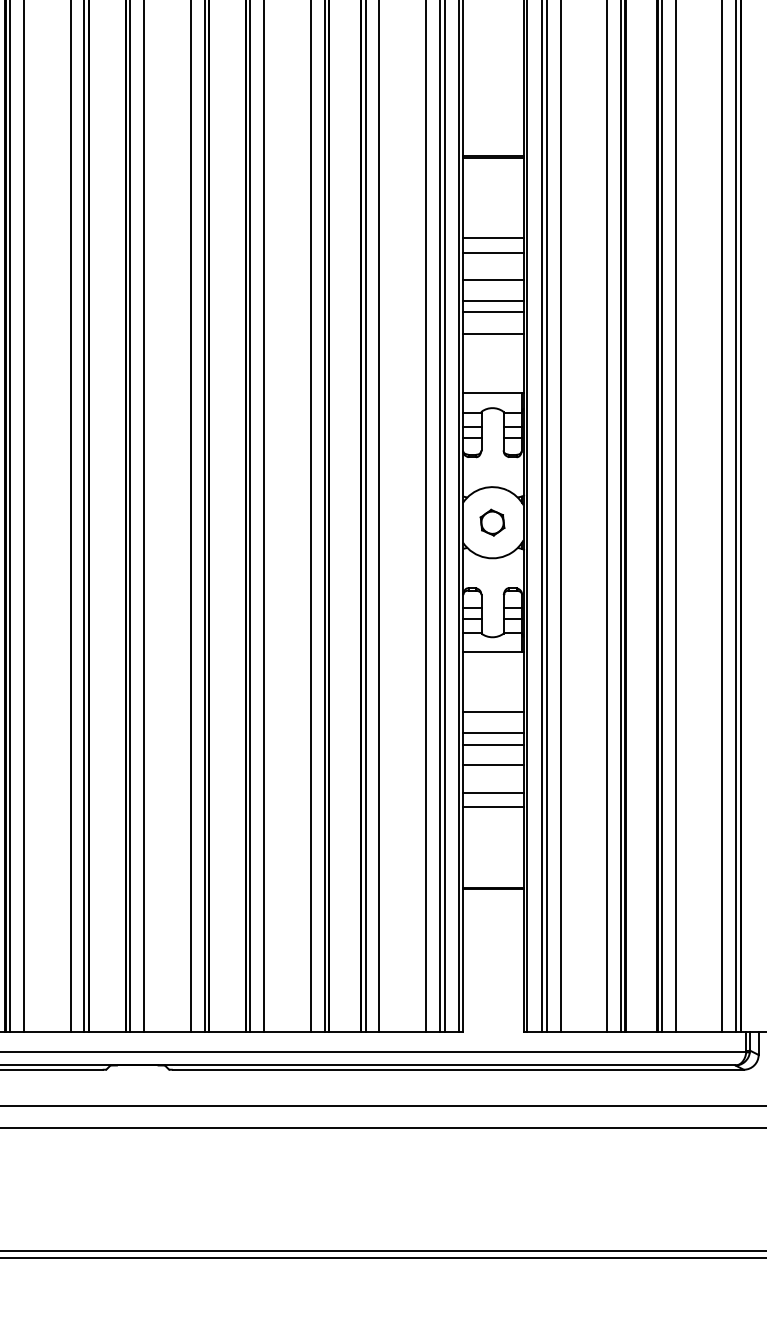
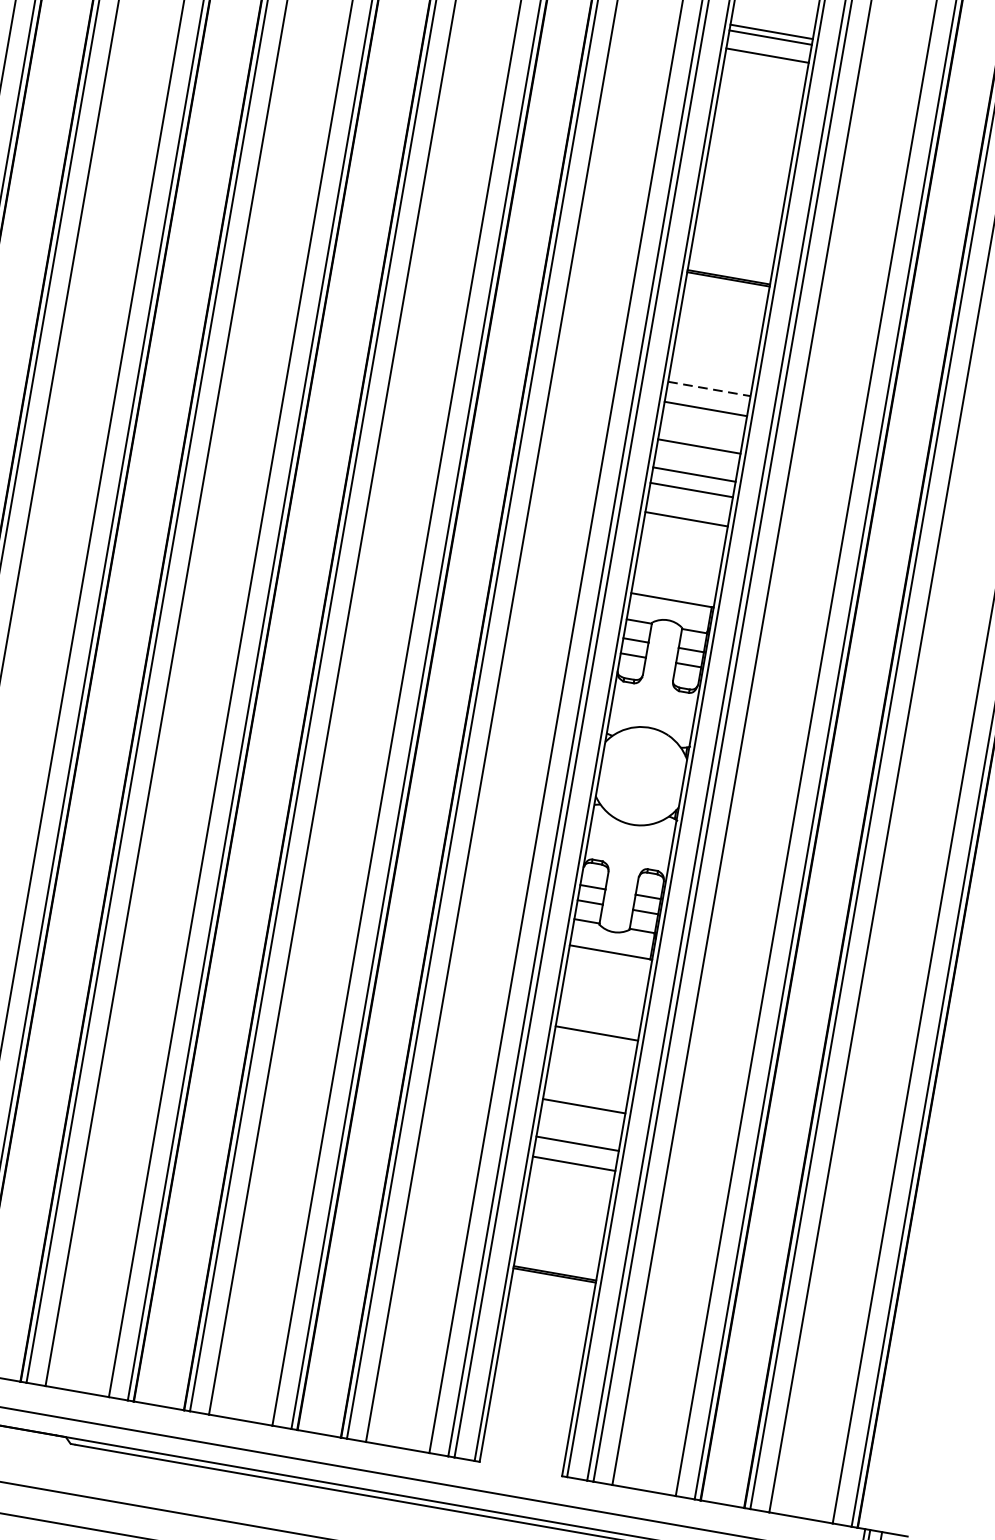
line: (493, 238) -> (709, 389), solid -> dashed
part: (492, 522) -> (640, 775), removed
line: (493, 733) -> (591, 1063), removed
line: (493, 744) -> (589, 1078), removed

